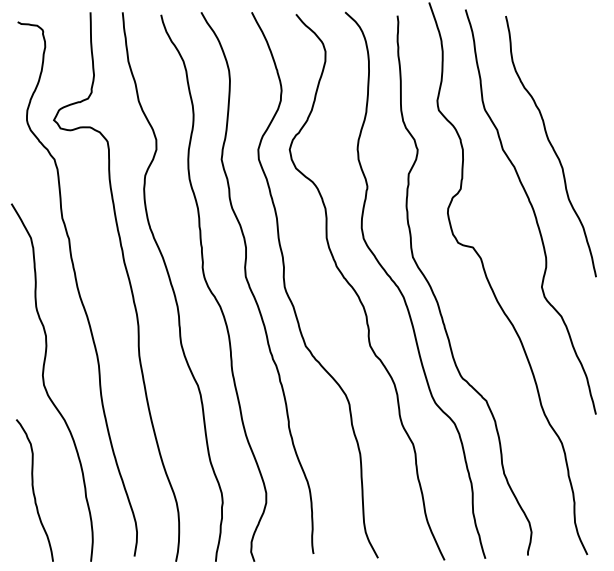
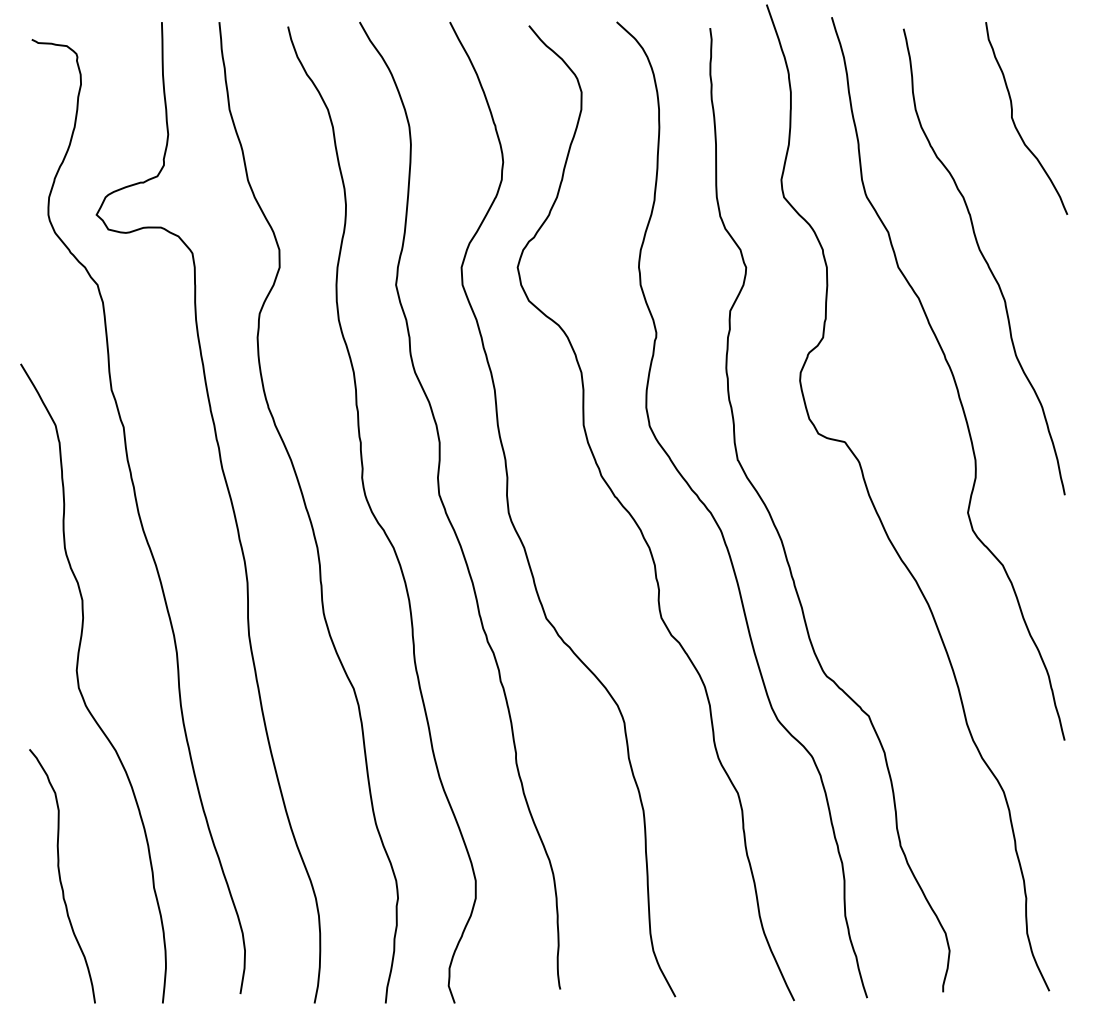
curve: (568, 67) -> (1015, 120), added

